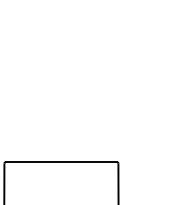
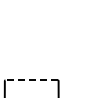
line: (60, 162) -> (31, 80), solid -> dashed

